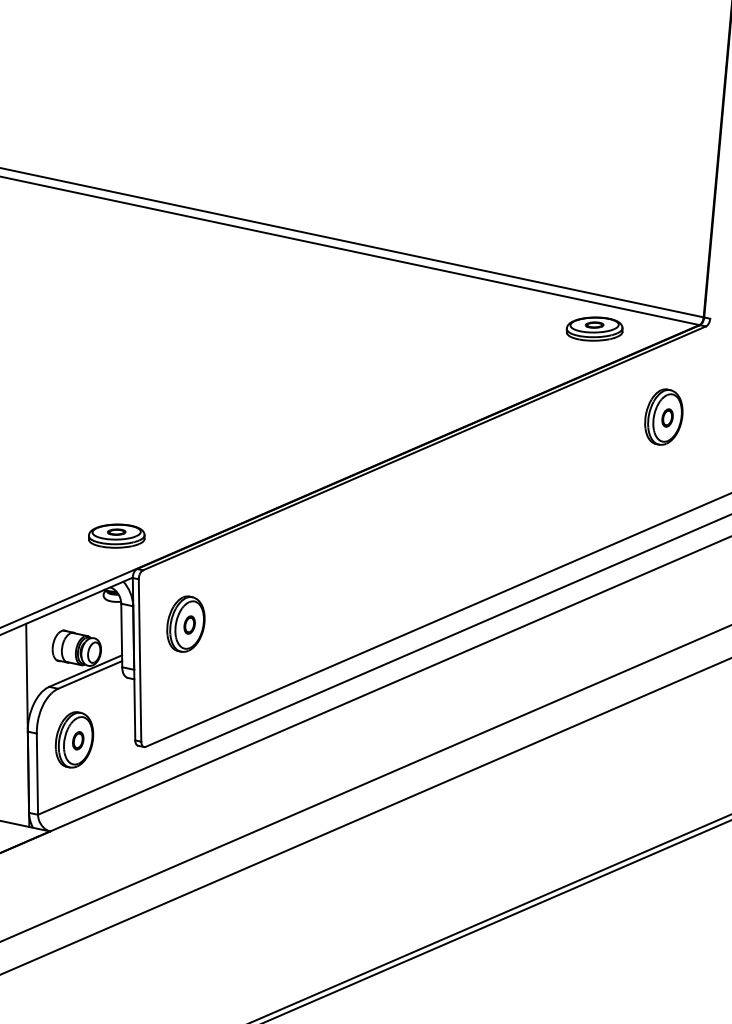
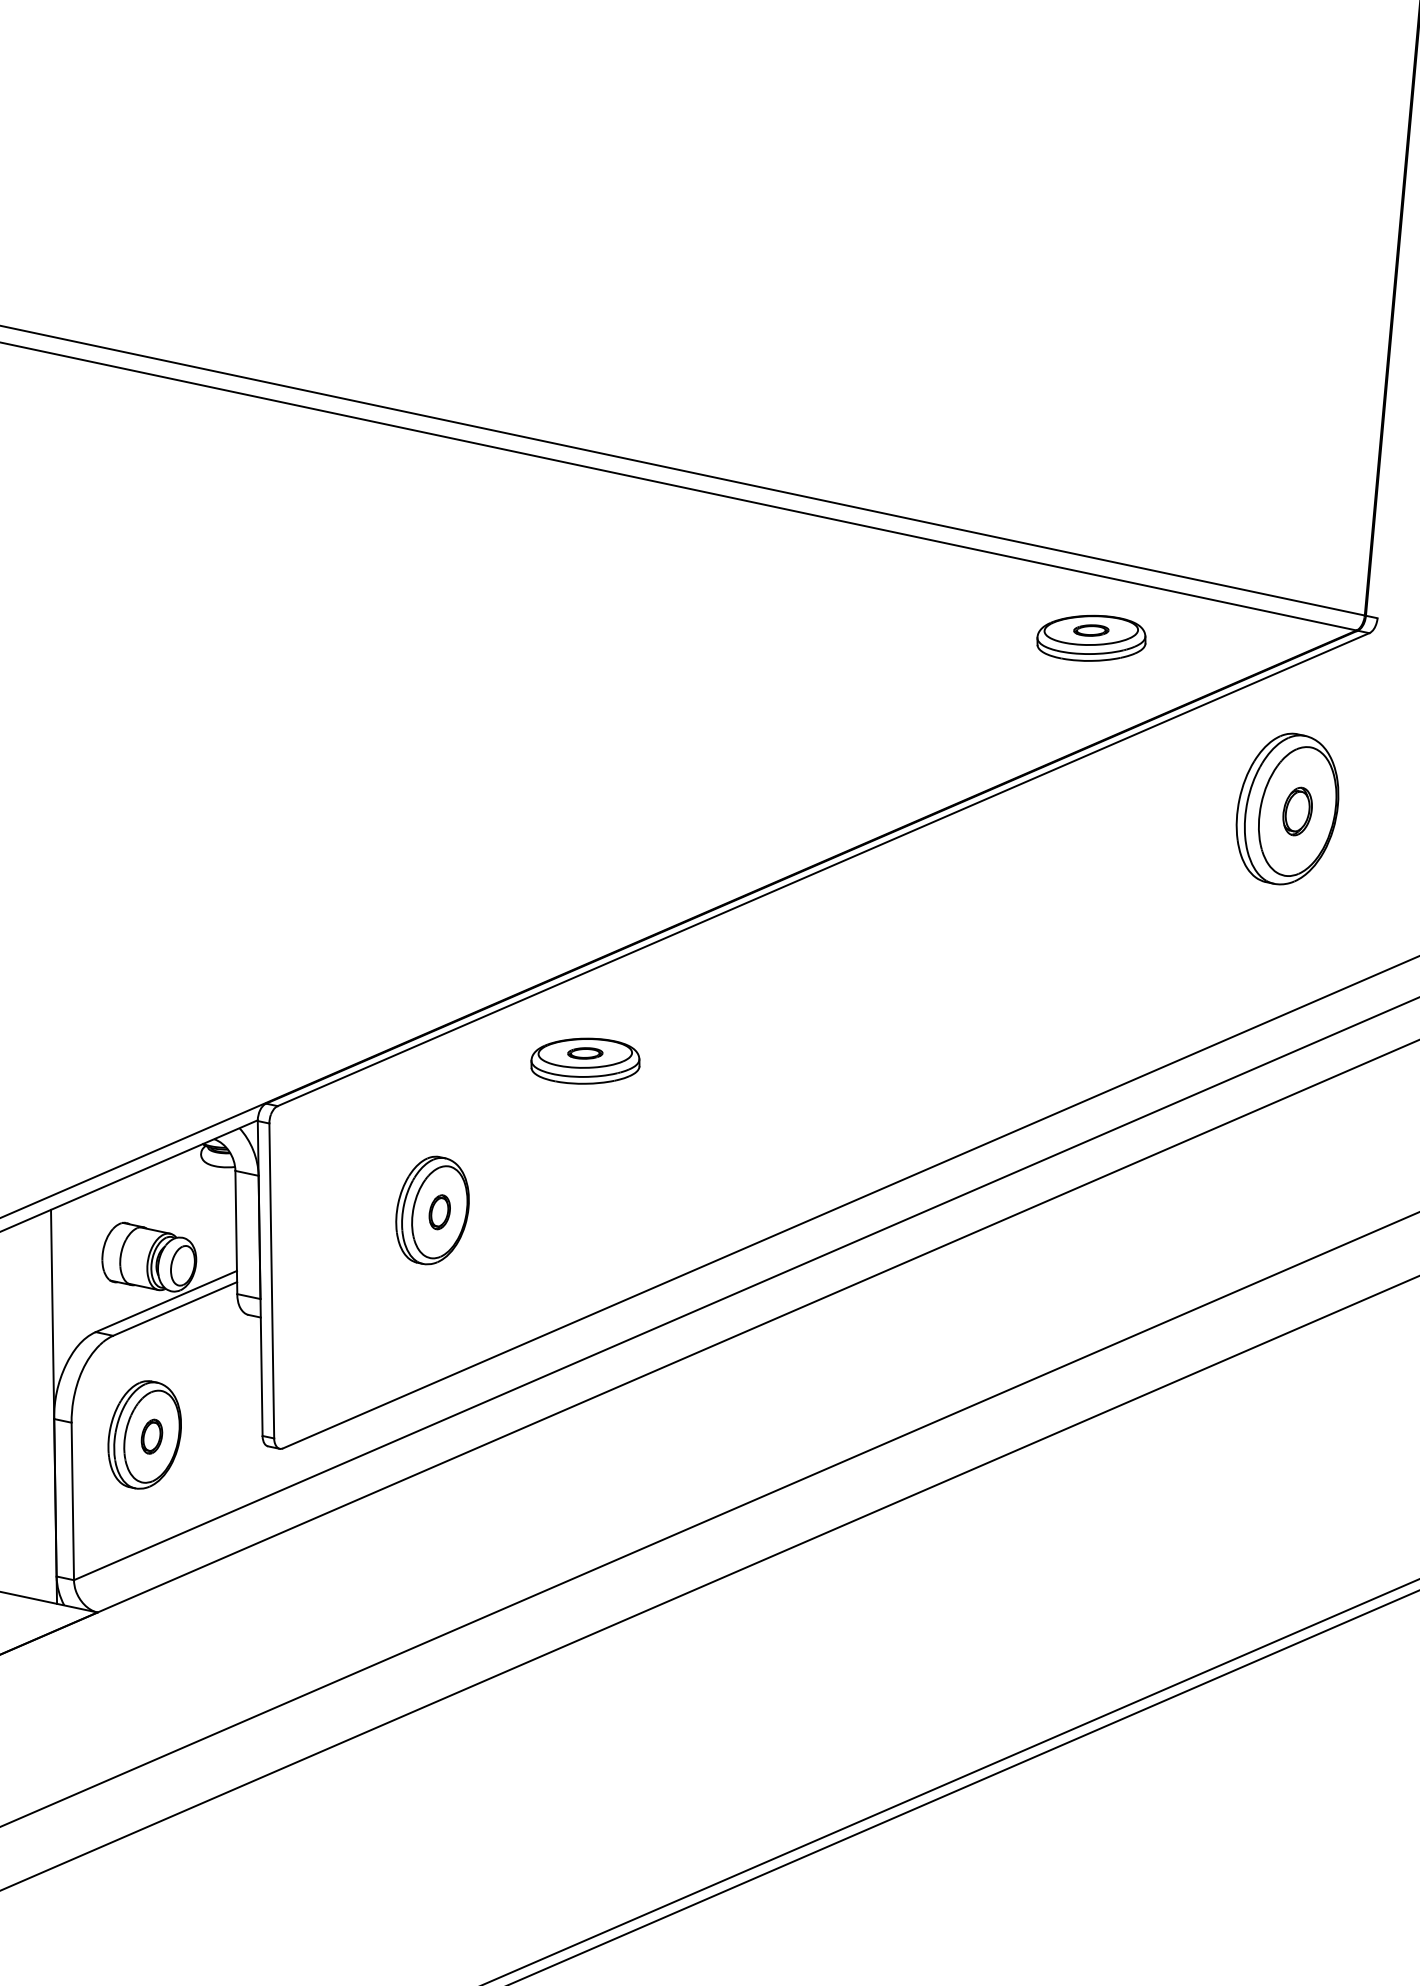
part: (594, 328) -> (1091, 637), moved
part: (663, 416) -> (1286, 807), size x1.4
part: (116, 535) -> (584, 1059), moved
part: (185, 623) -> (431, 1209), moved

